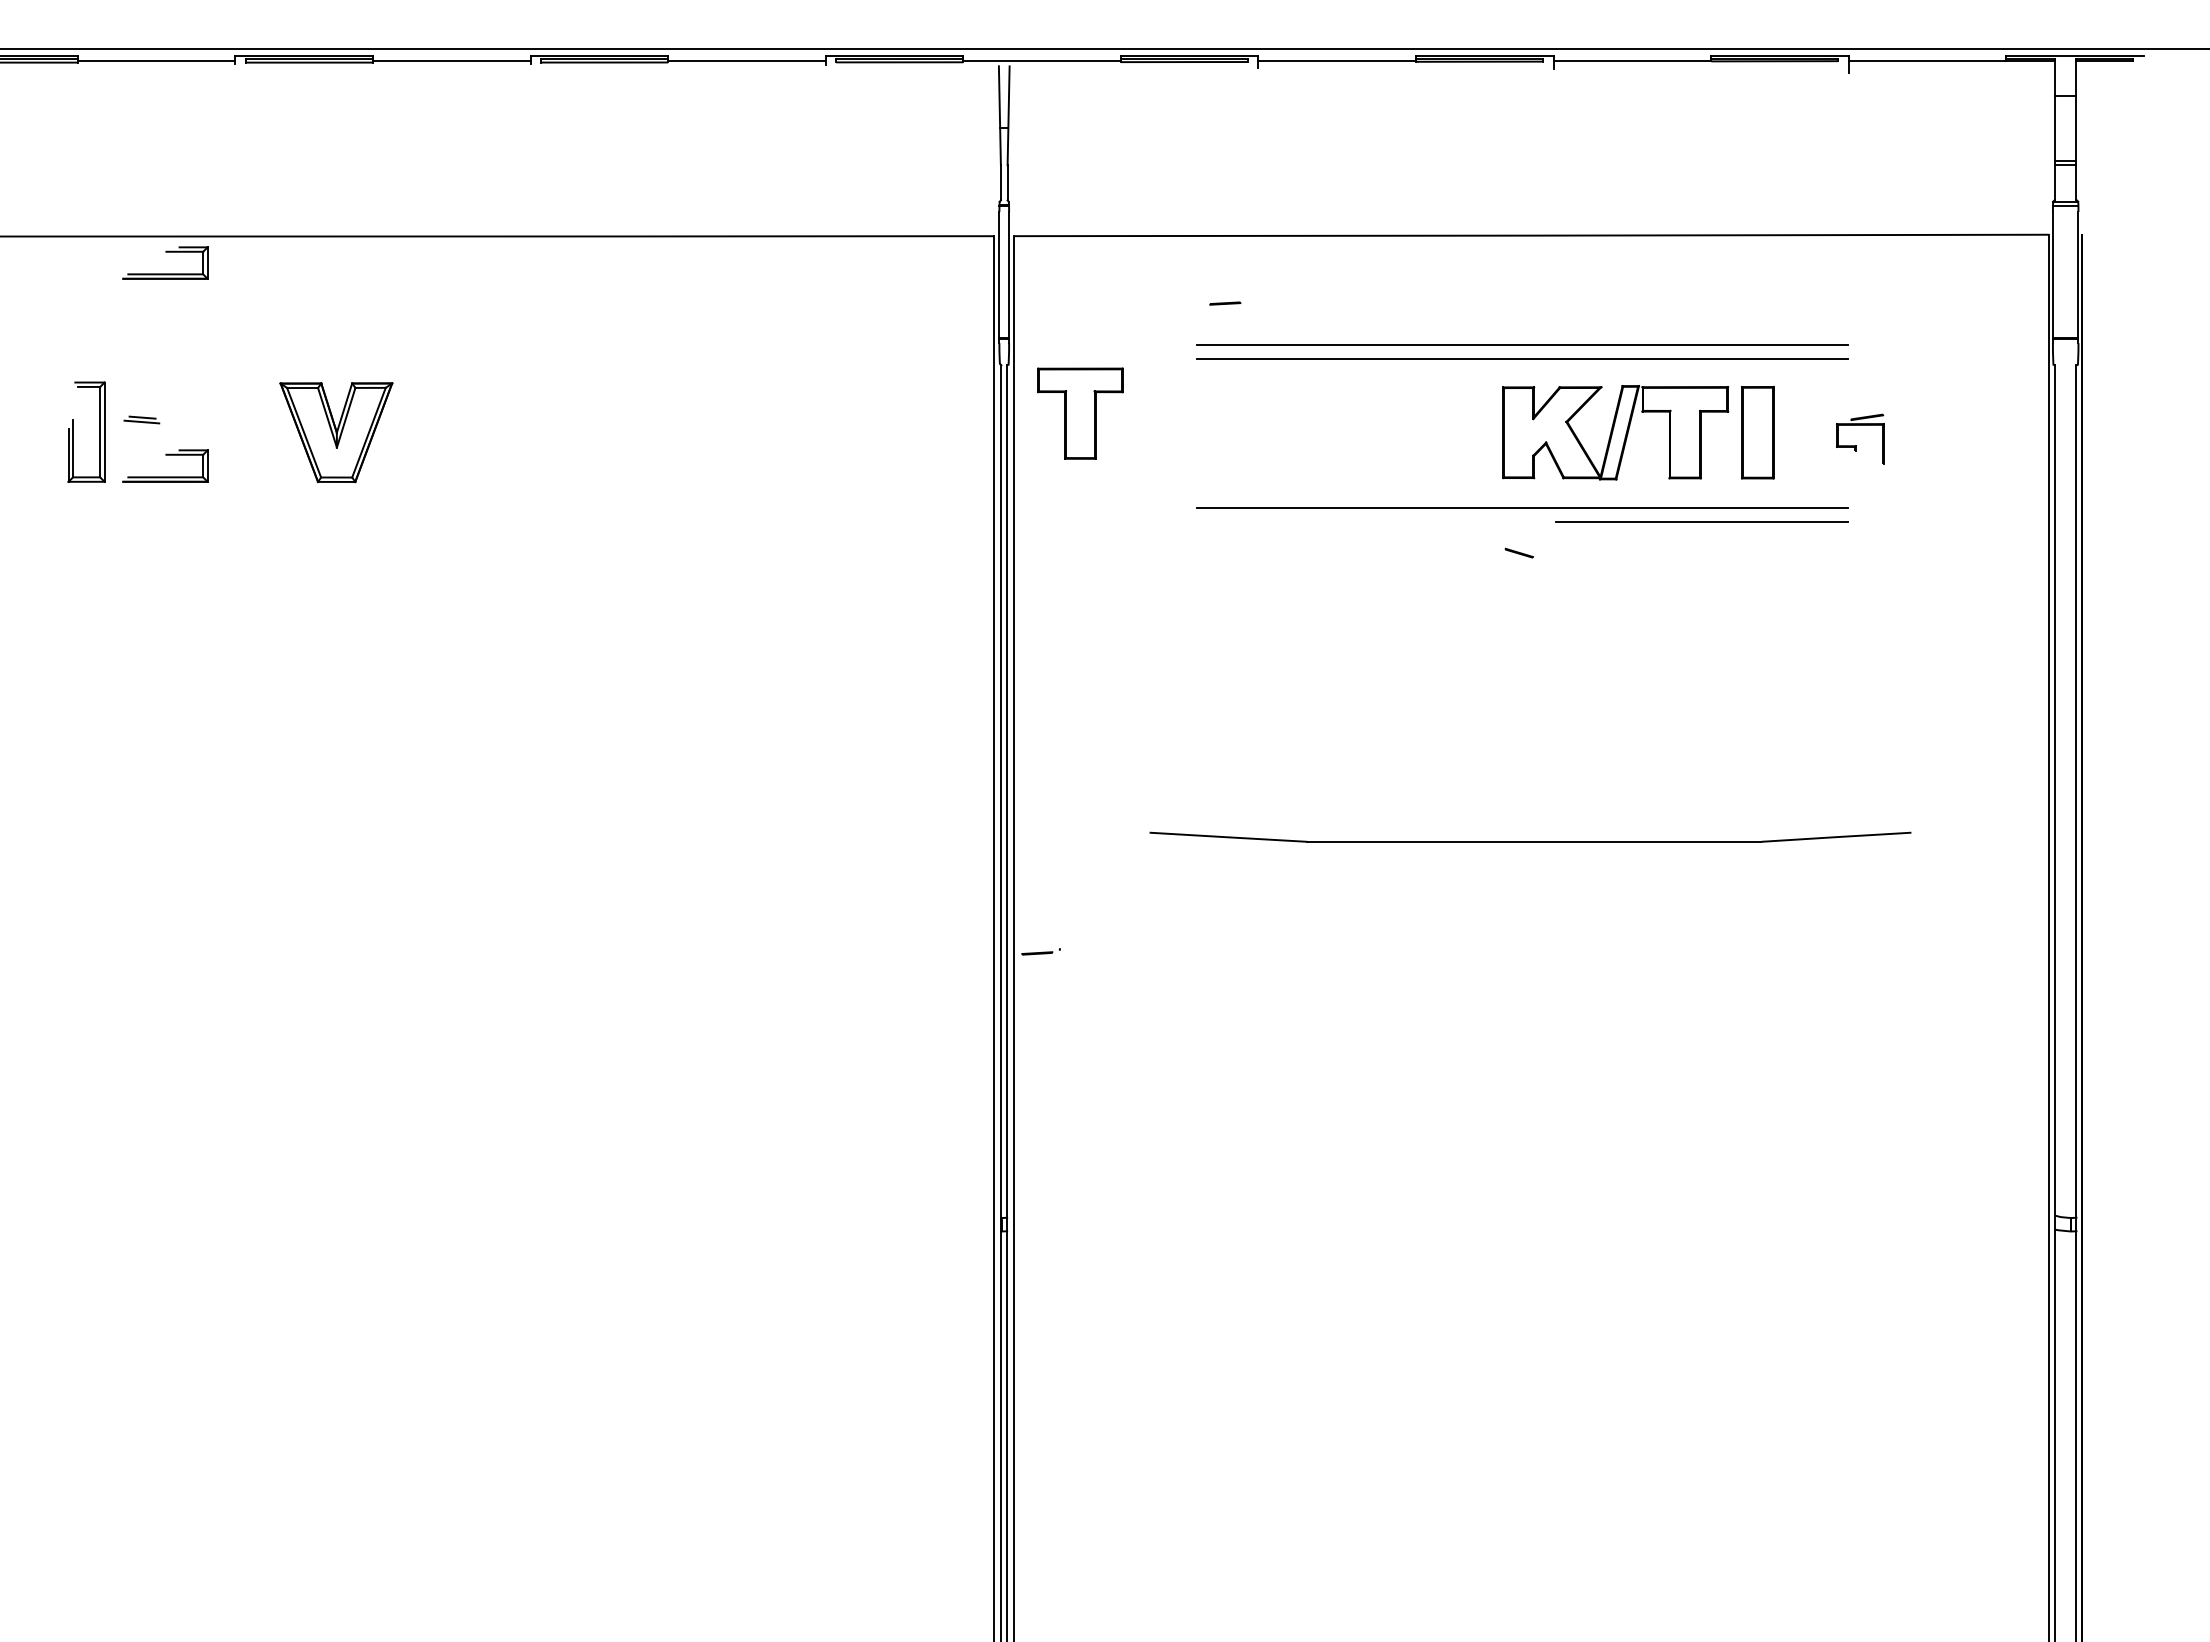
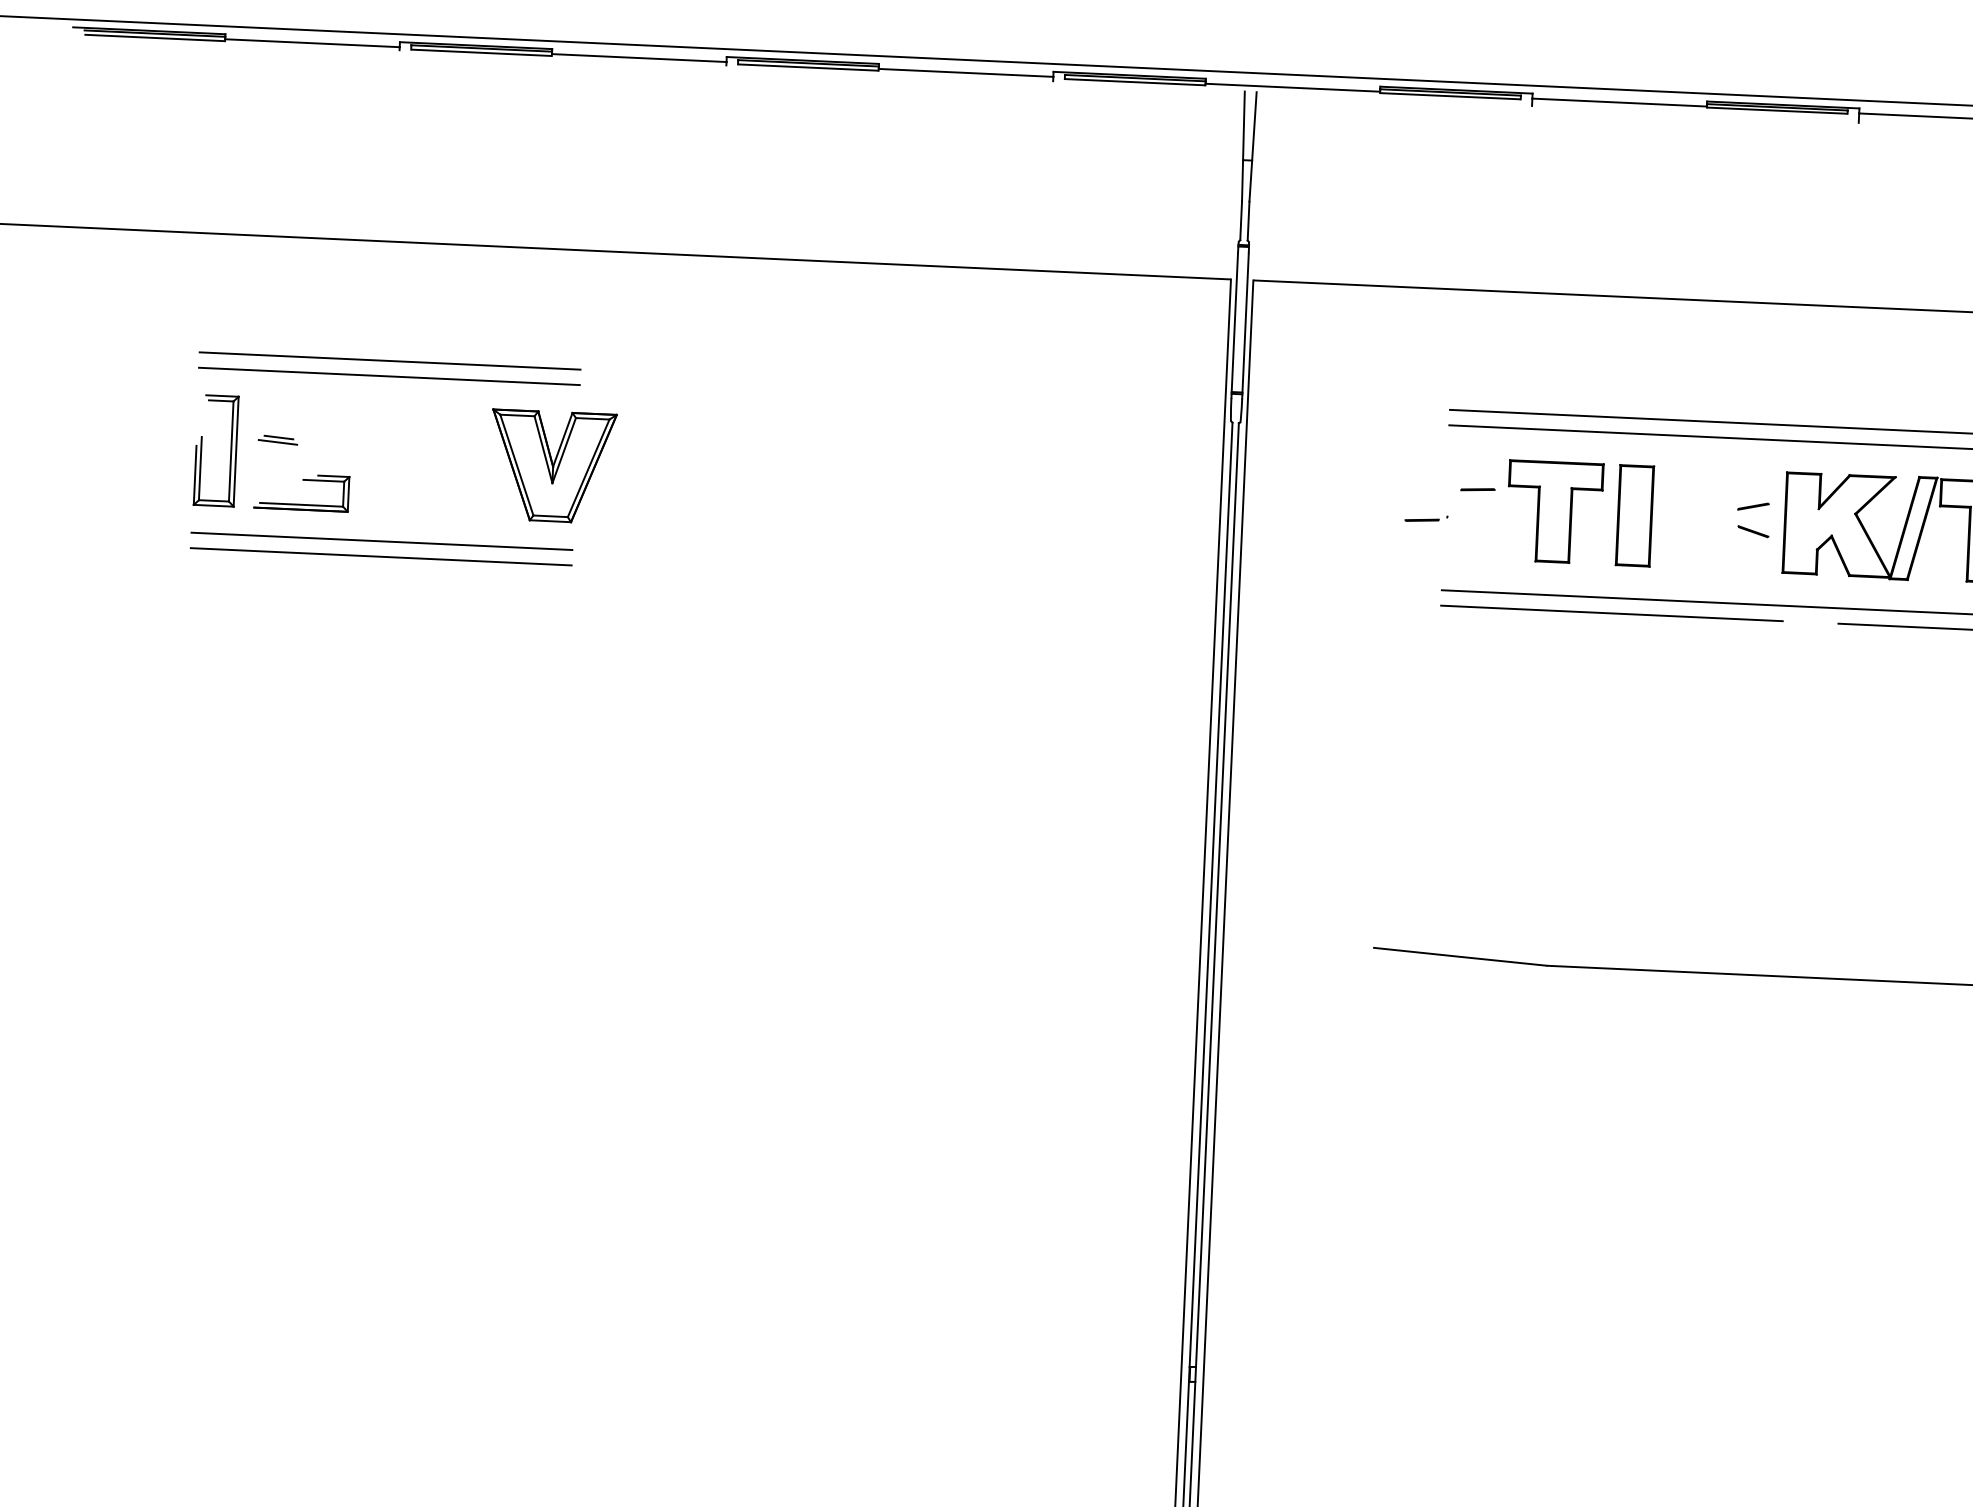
part: (165, 252) -> (312, 255), removed
line: (1225, 303) -> (1478, 489), moved
line: (239, 344) -> (389, 361), added
line: (239, 358) -> (389, 376), added
part: (1080, 413) -> (1554, 511), moved
line: (1473, 419) -> (1752, 506), added
part: (336, 432) -> (552, 466), moved
part: (1367, 432) -> (1634, 515), added
line: (239, 507) -> (381, 541), added
line: (239, 520) -> (381, 556), added
line: (1350, 521) -> (1611, 613), added
line: (1518, 552) -> (1752, 530), moved
part: (1040, 951) -> (1425, 518), moved

